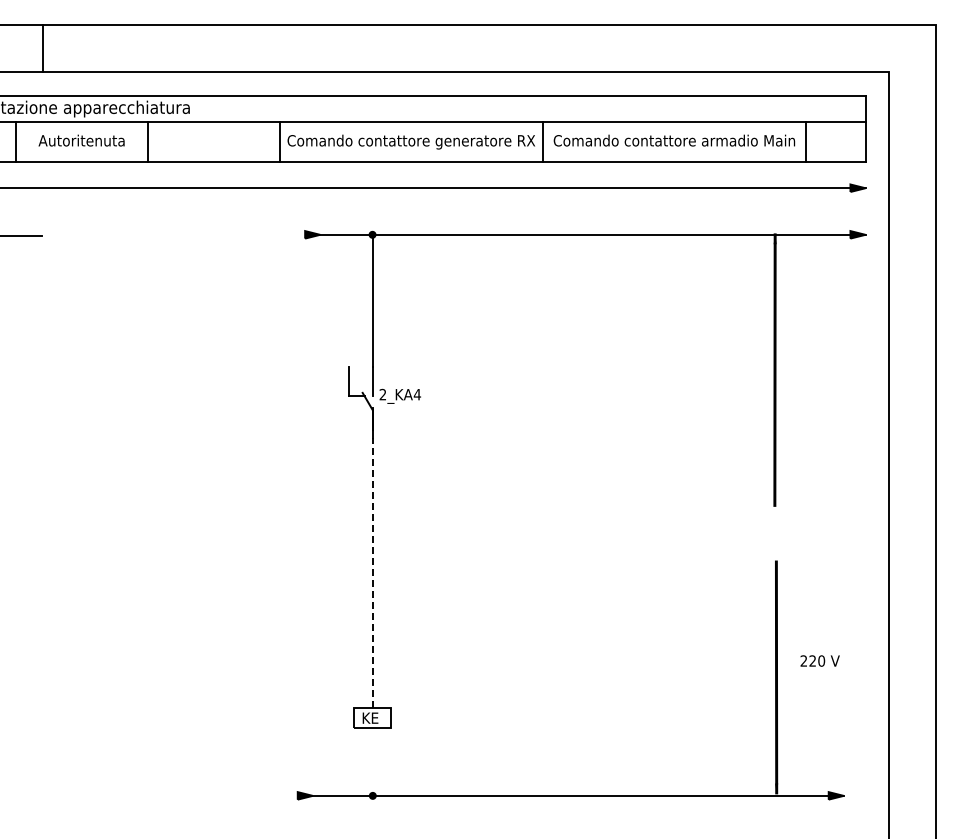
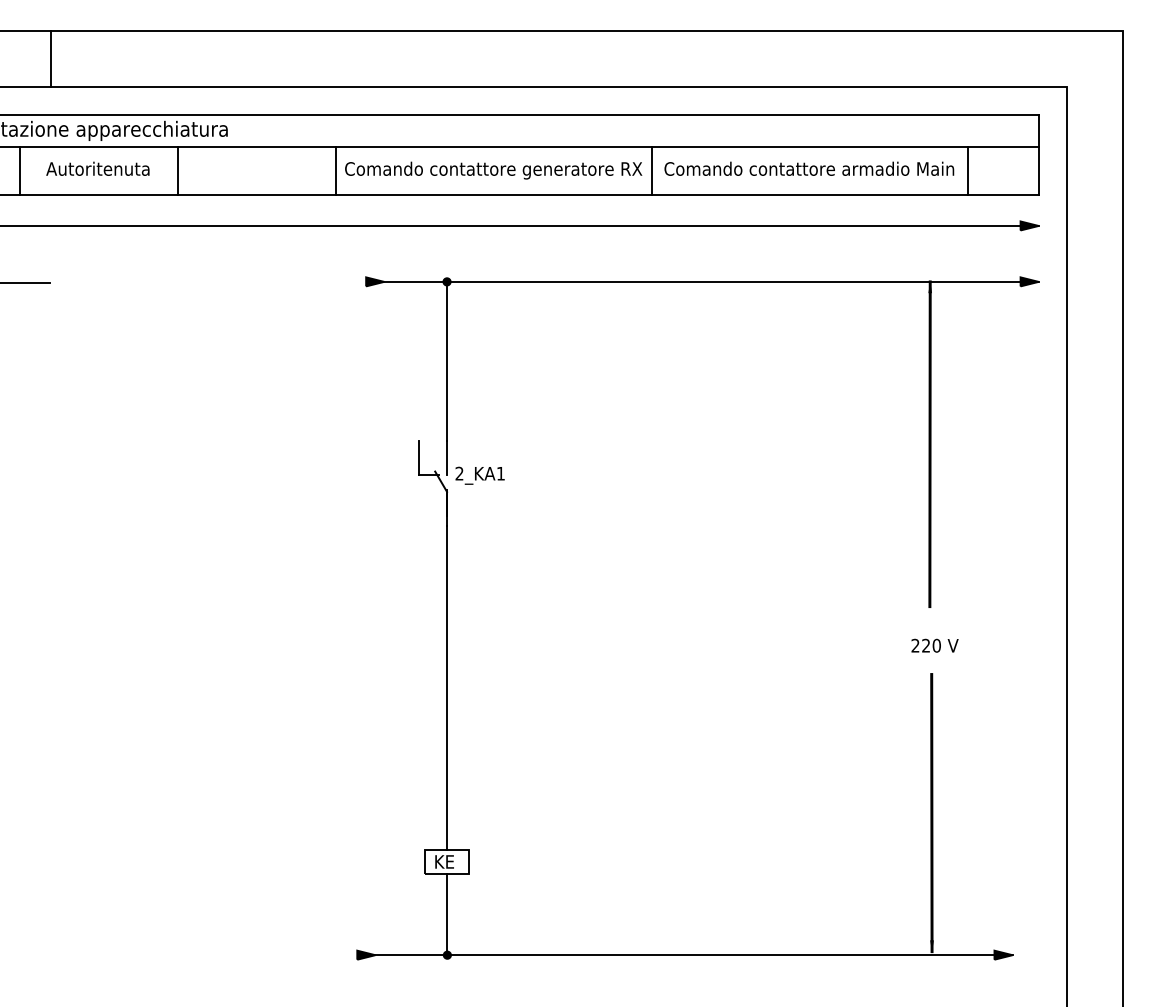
text: (417, 394) -> (500, 473), 2_KA4 -> 2_KA1
line: (372, 572) -> (446, 687), dashed -> solid
text: (819, 660) -> (934, 645), moved
line: (372, 761) -> (446, 913), added

